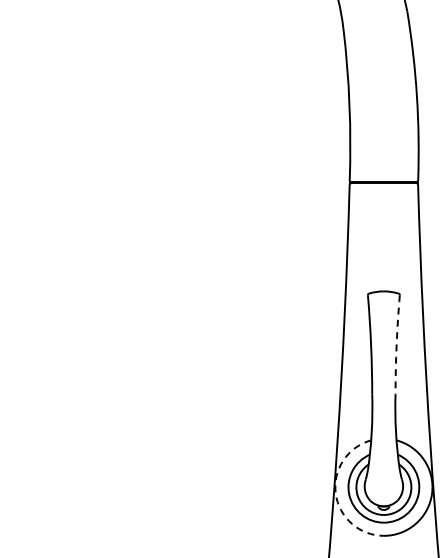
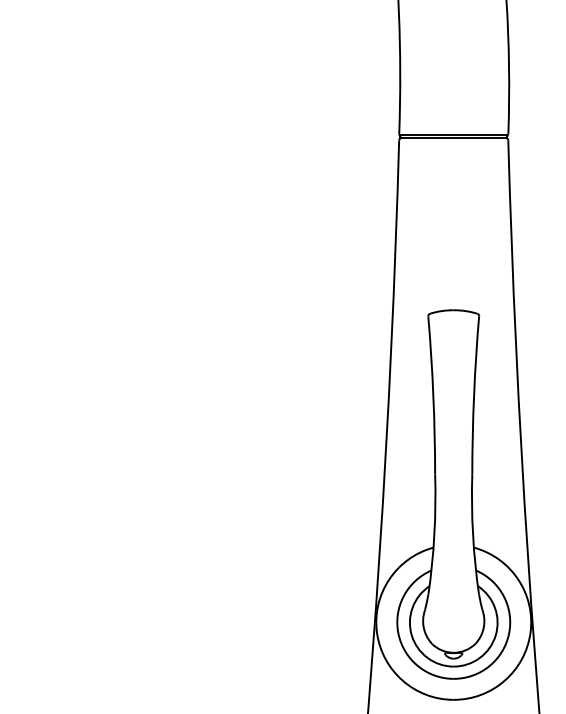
arc: (396, 344) -> (473, 394), dashed -> solid
arc: (335, 493) -> (376, 632), dashed -> solid

